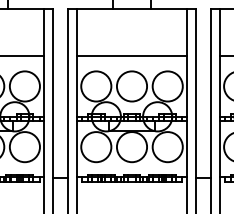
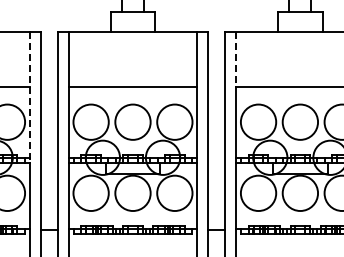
line: (220, 32) -> (236, 59), solid -> dashed
line: (43, 65) -> (29, 97), solid -> dashed

